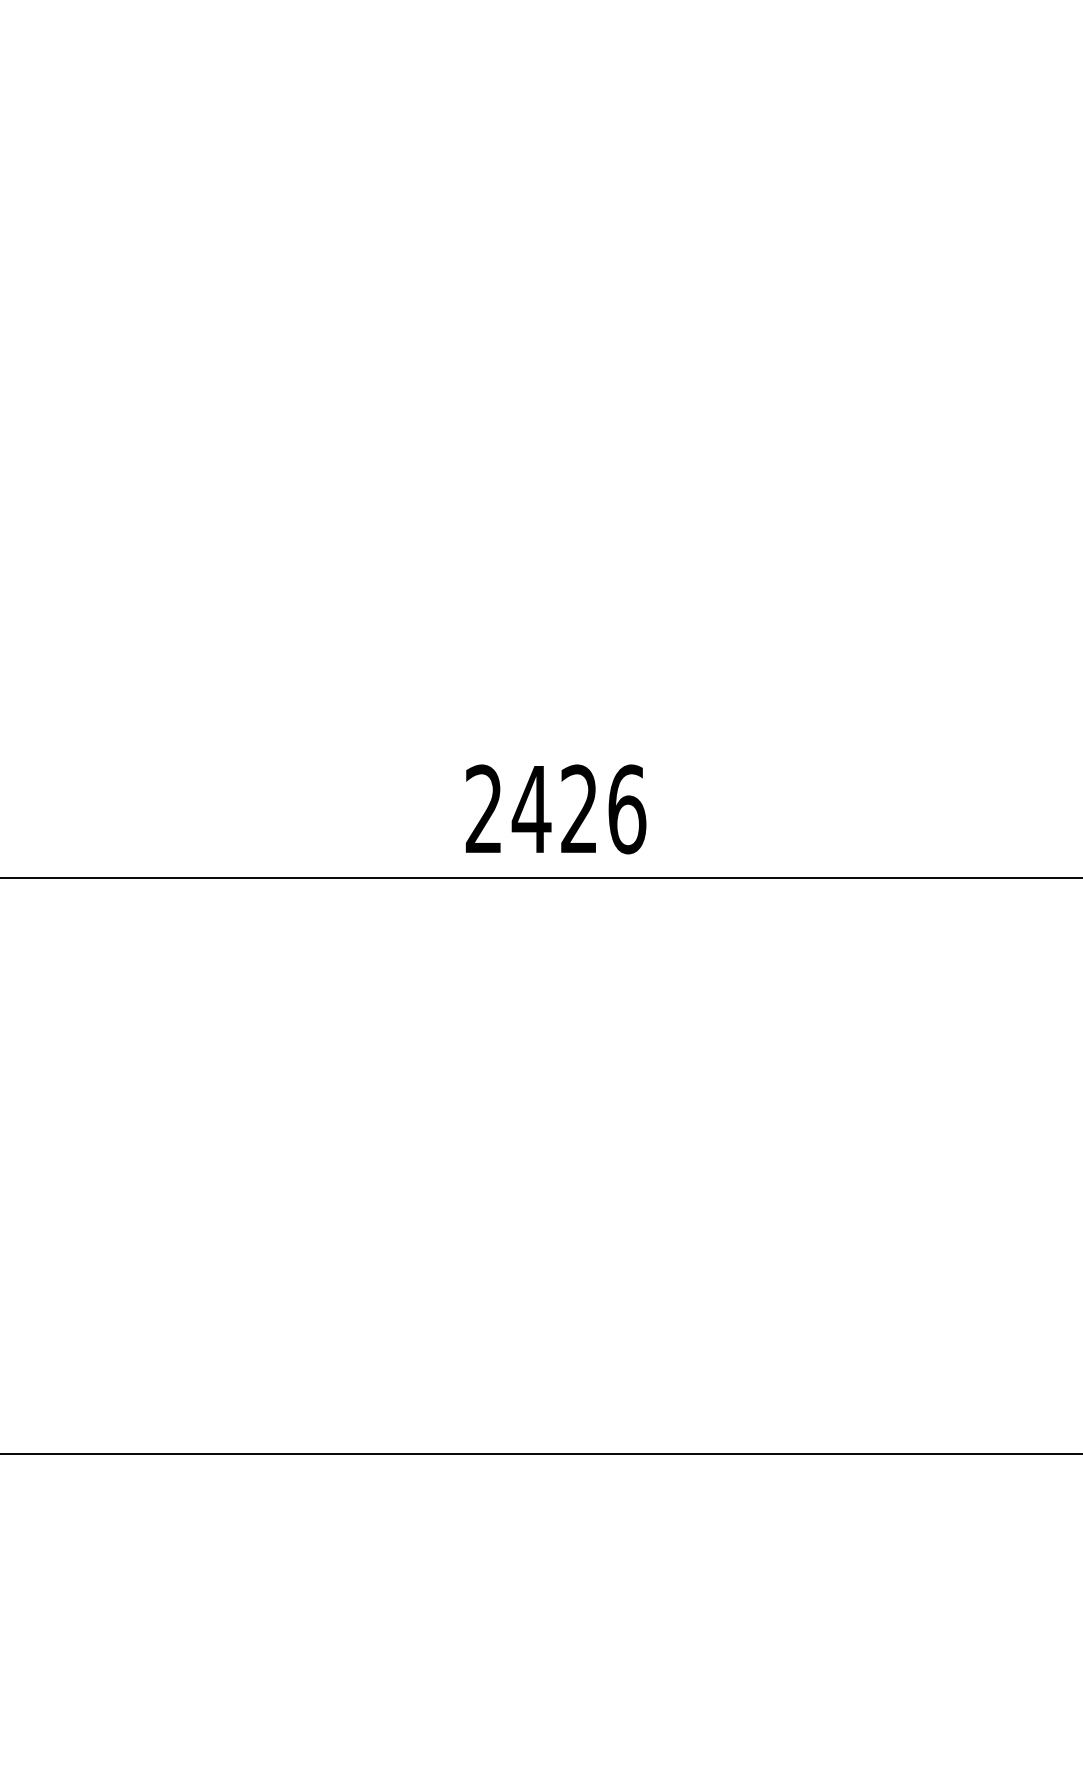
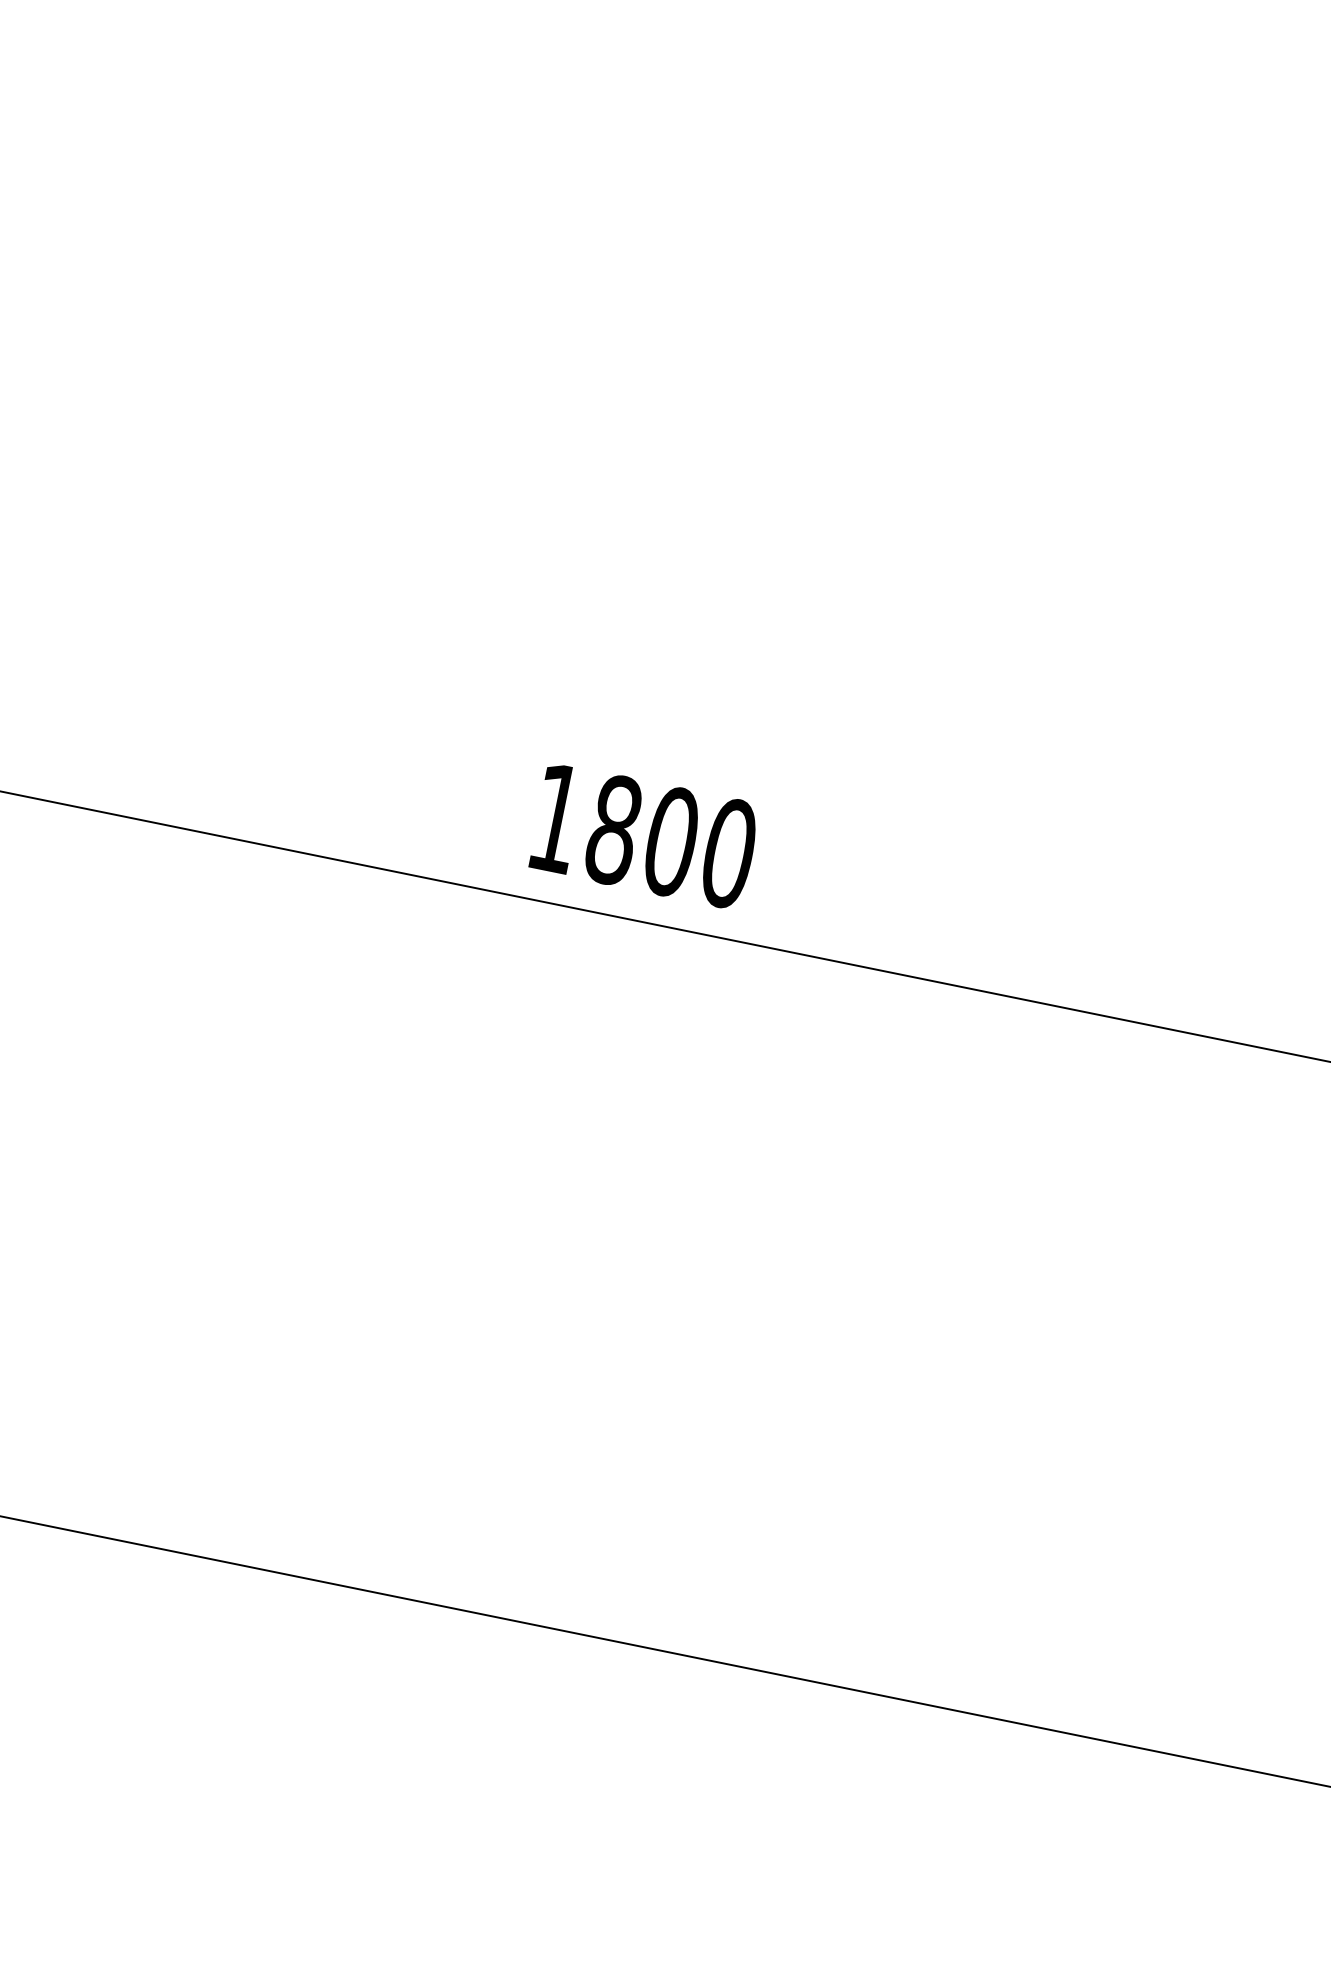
text: (555, 809) -> (642, 836), 2426 -> 1800

